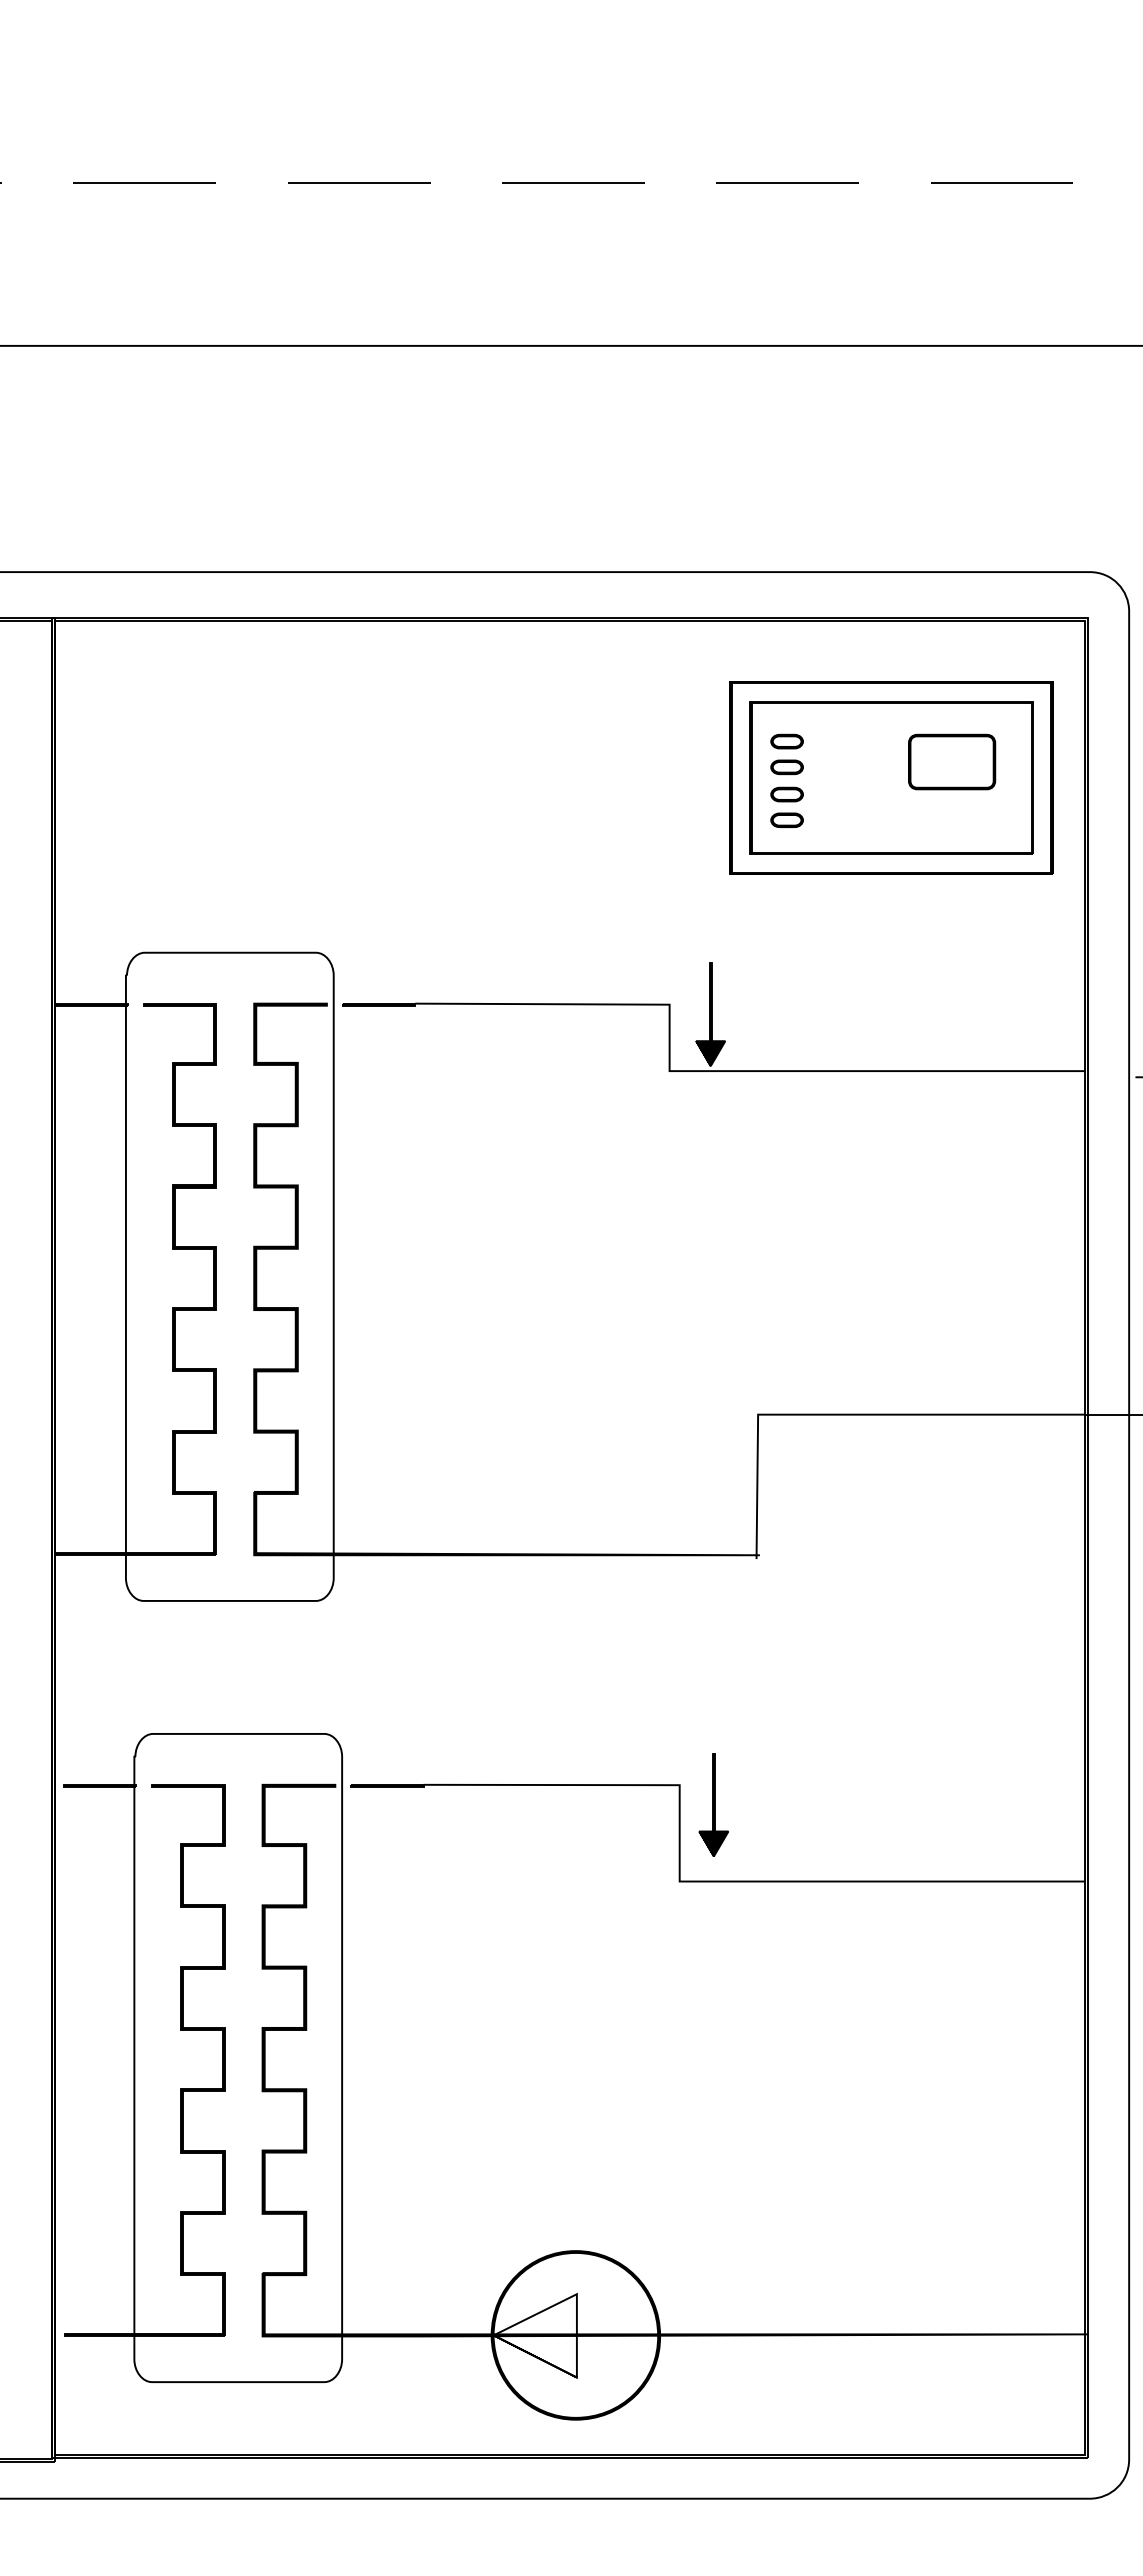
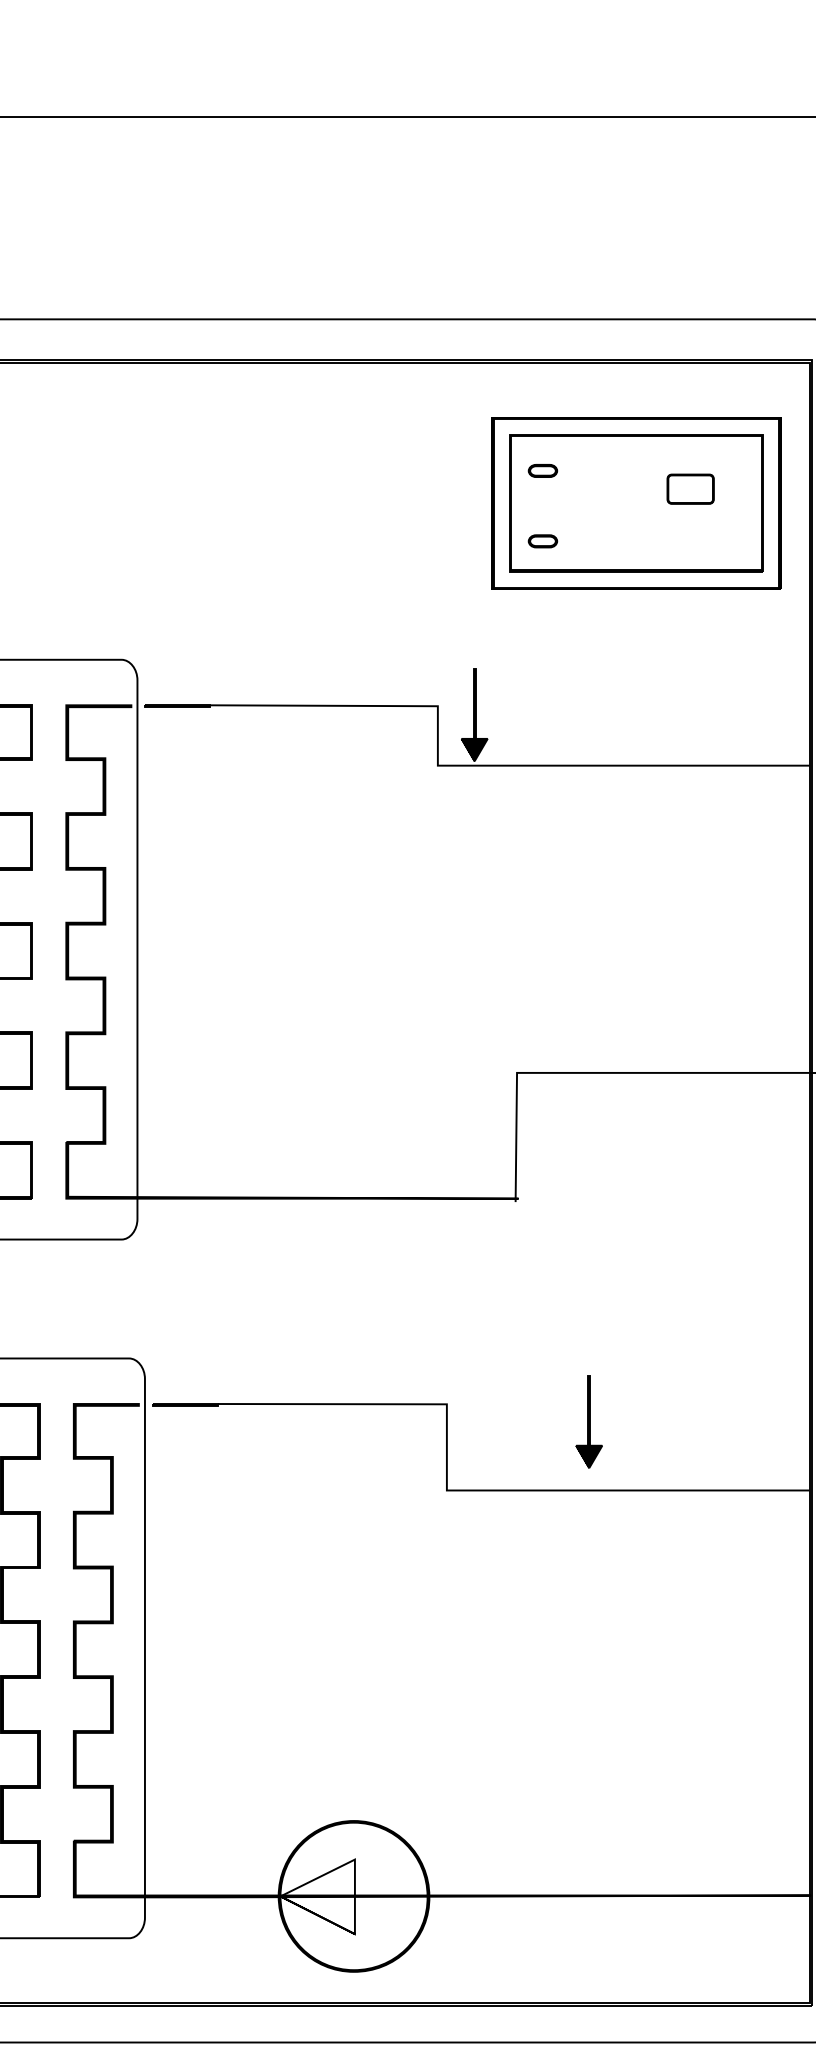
part: (952, 761) -> (690, 488), size x0.6
part: (786, 767) -> (542, 494), removed
part: (786, 794) -> (542, 518), removed
part: (713, 1804) -> (588, 1421), moved

